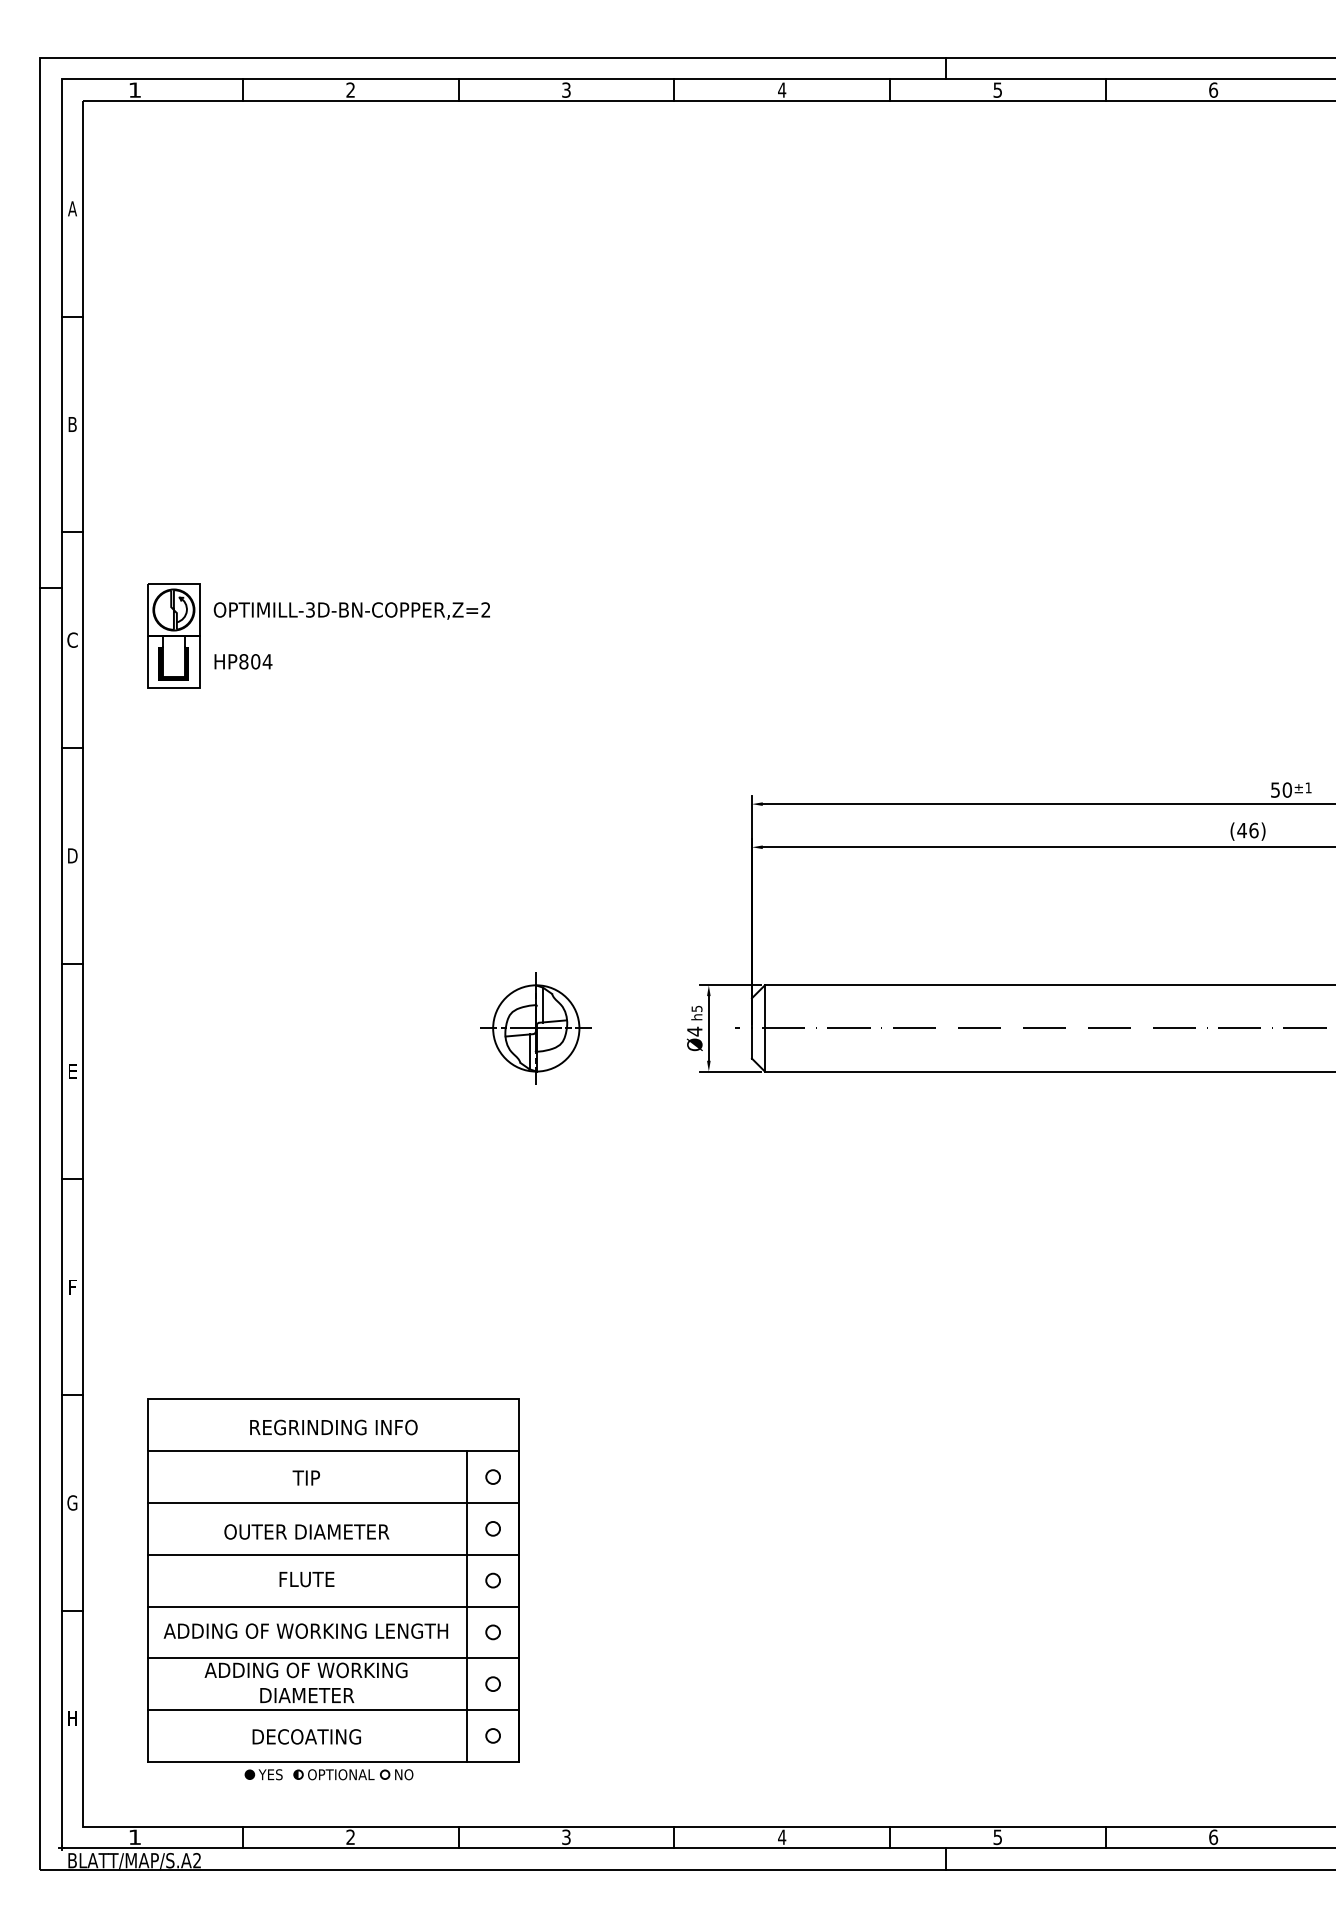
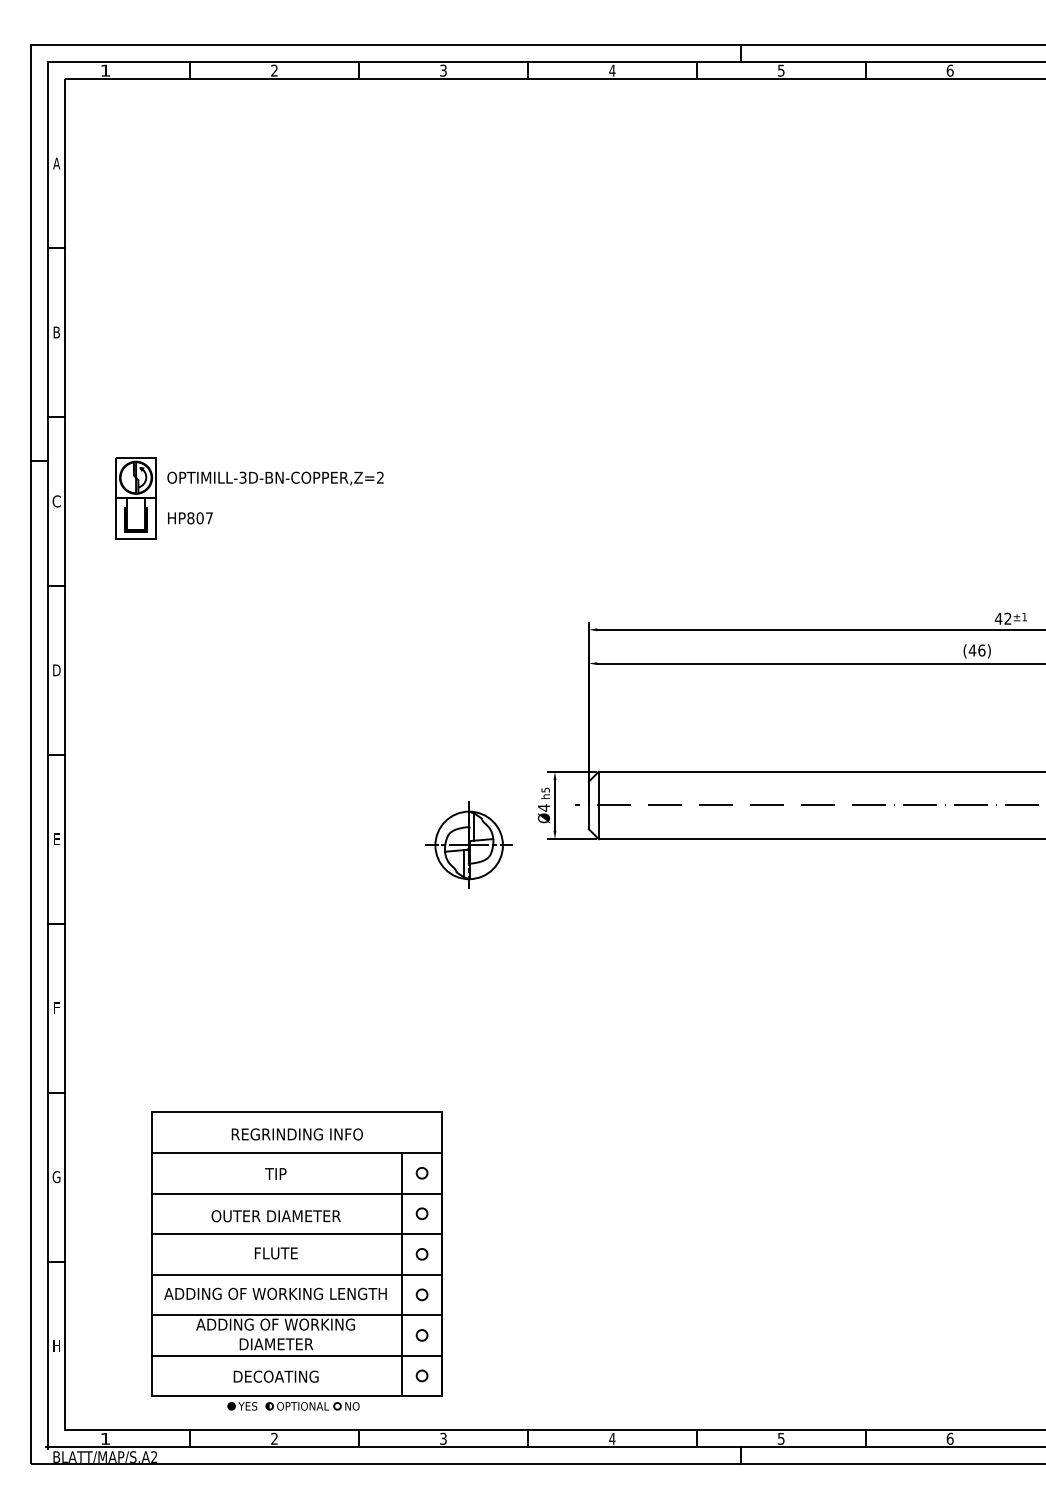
text: (267, 661) -> (209, 518), HP804 -> HP807
text: (1280, 789) -> (1002, 618), 50 -> 42
part: (535, 1028) -> (468, 845), moved
part: (333, 1589) -> (297, 1261), moved

